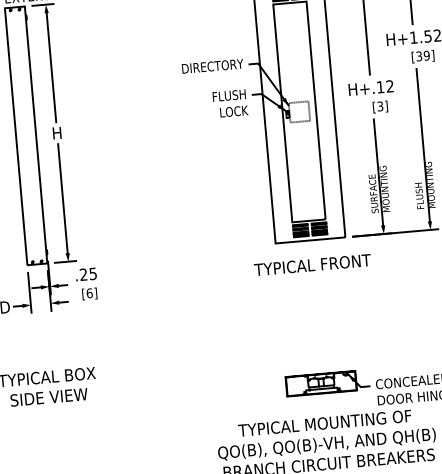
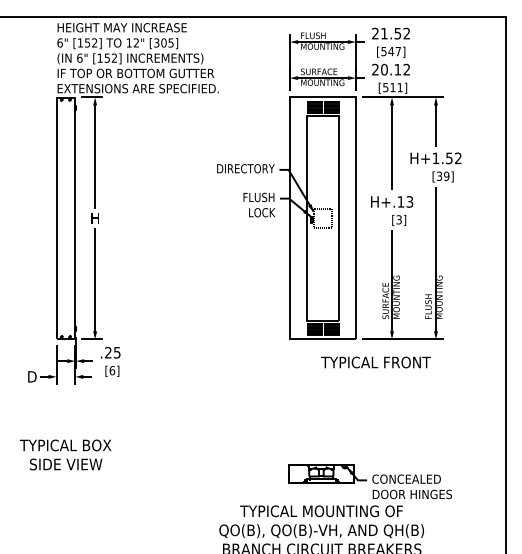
text: (389, 85) -> (409, 201), H+.12 -> H+.13
text: (312, 265) -> (375, 362), moved

